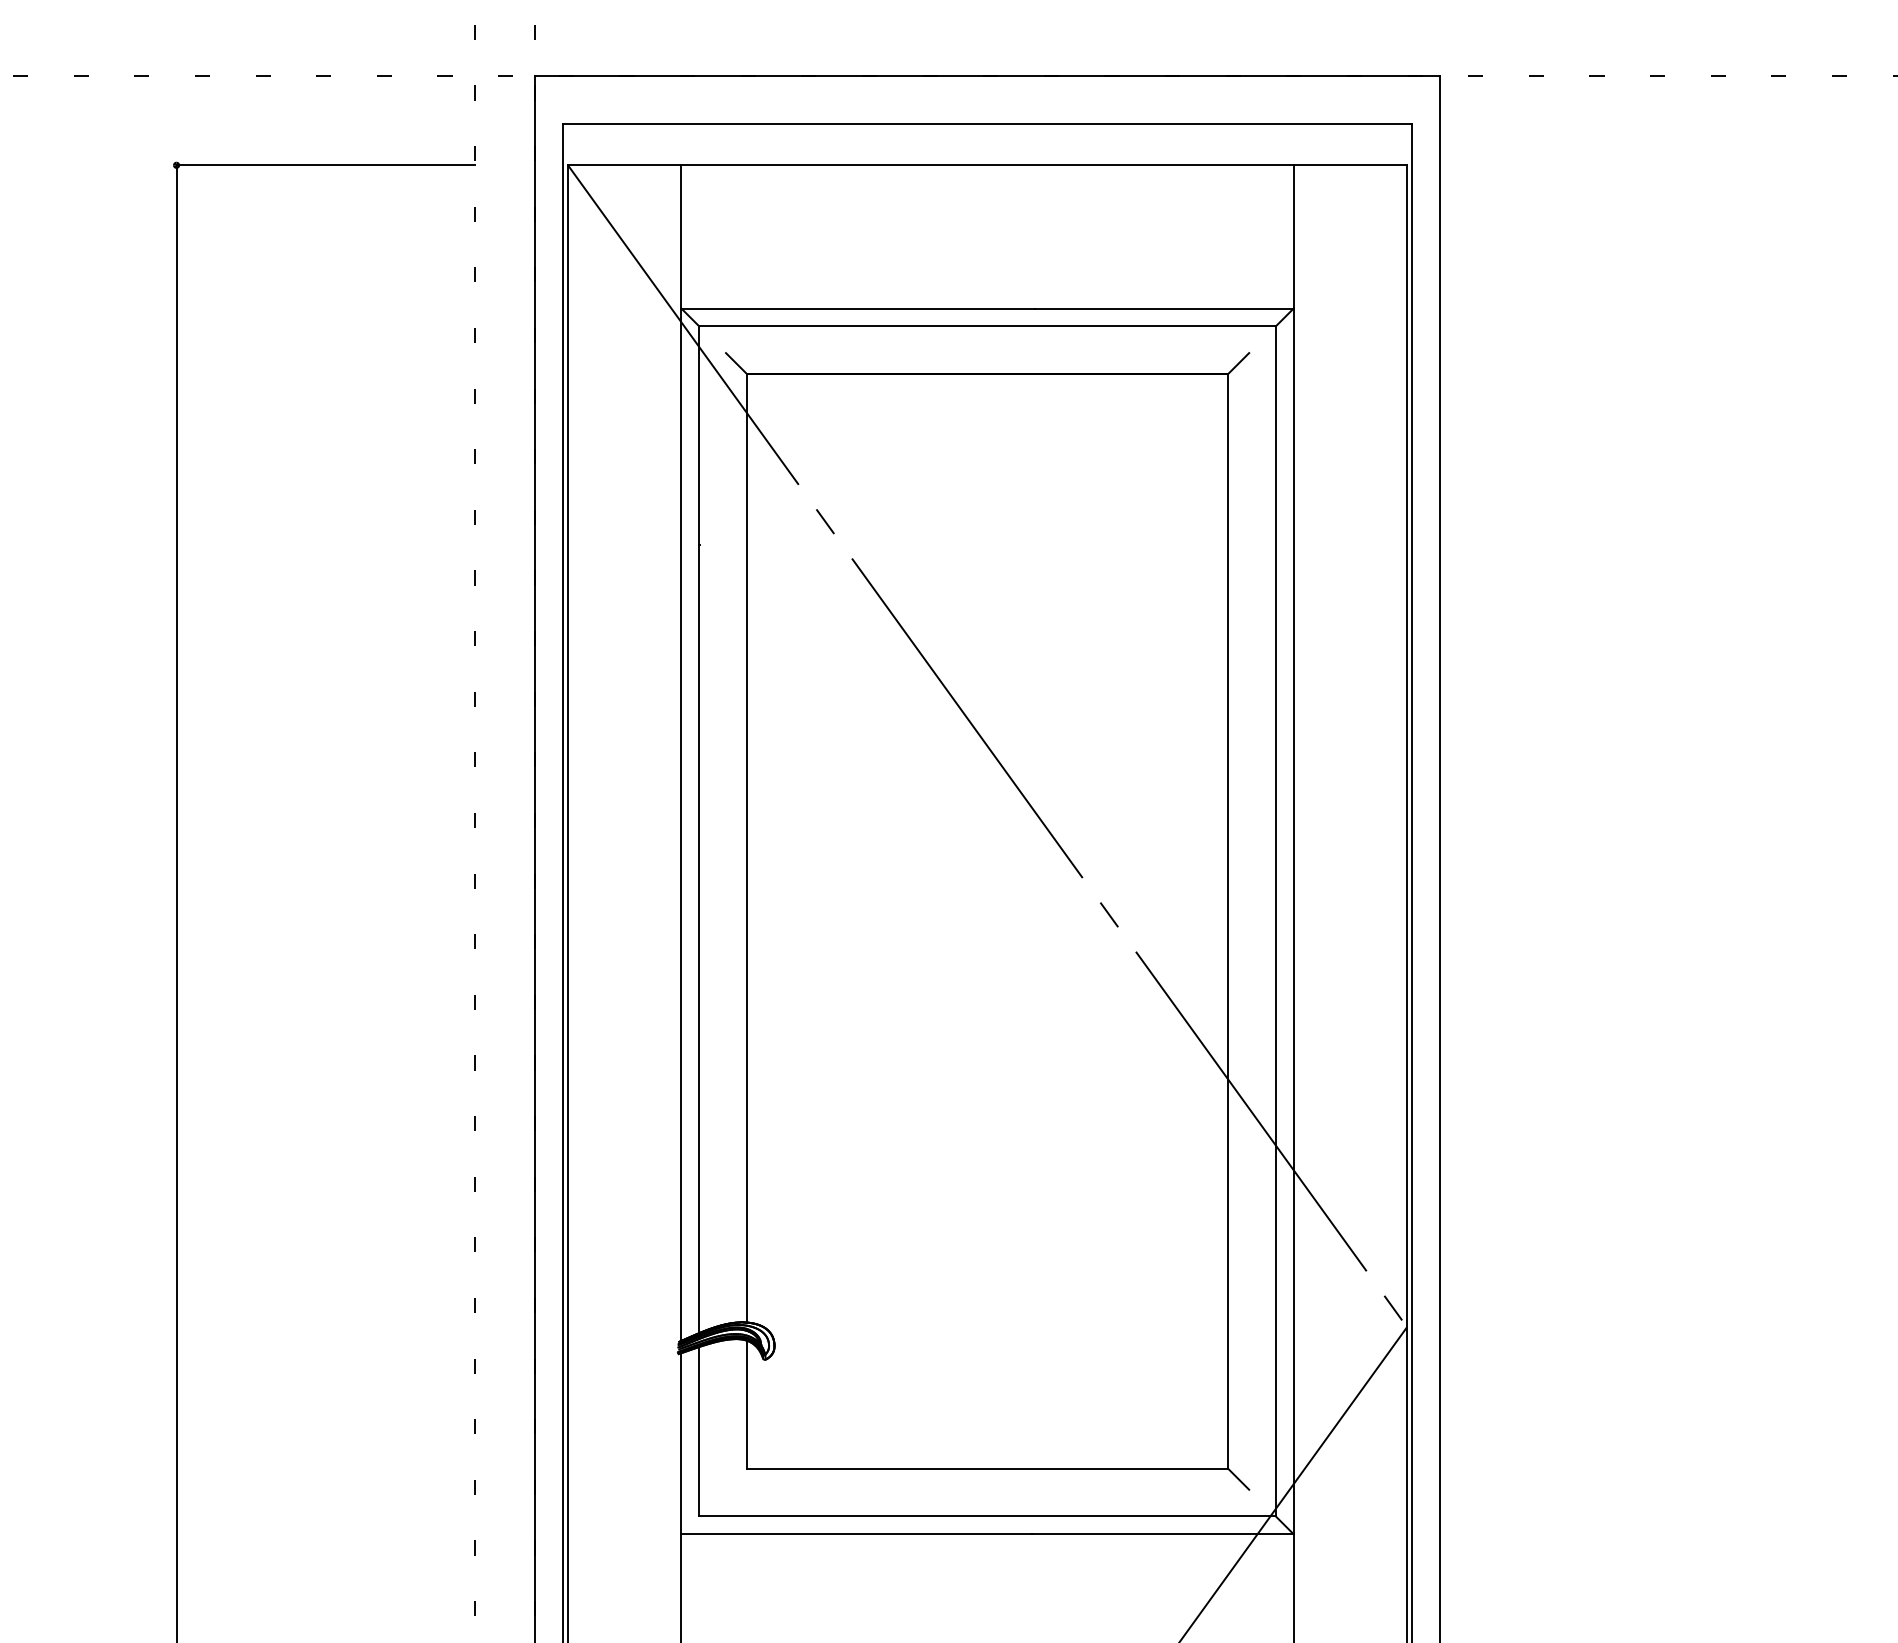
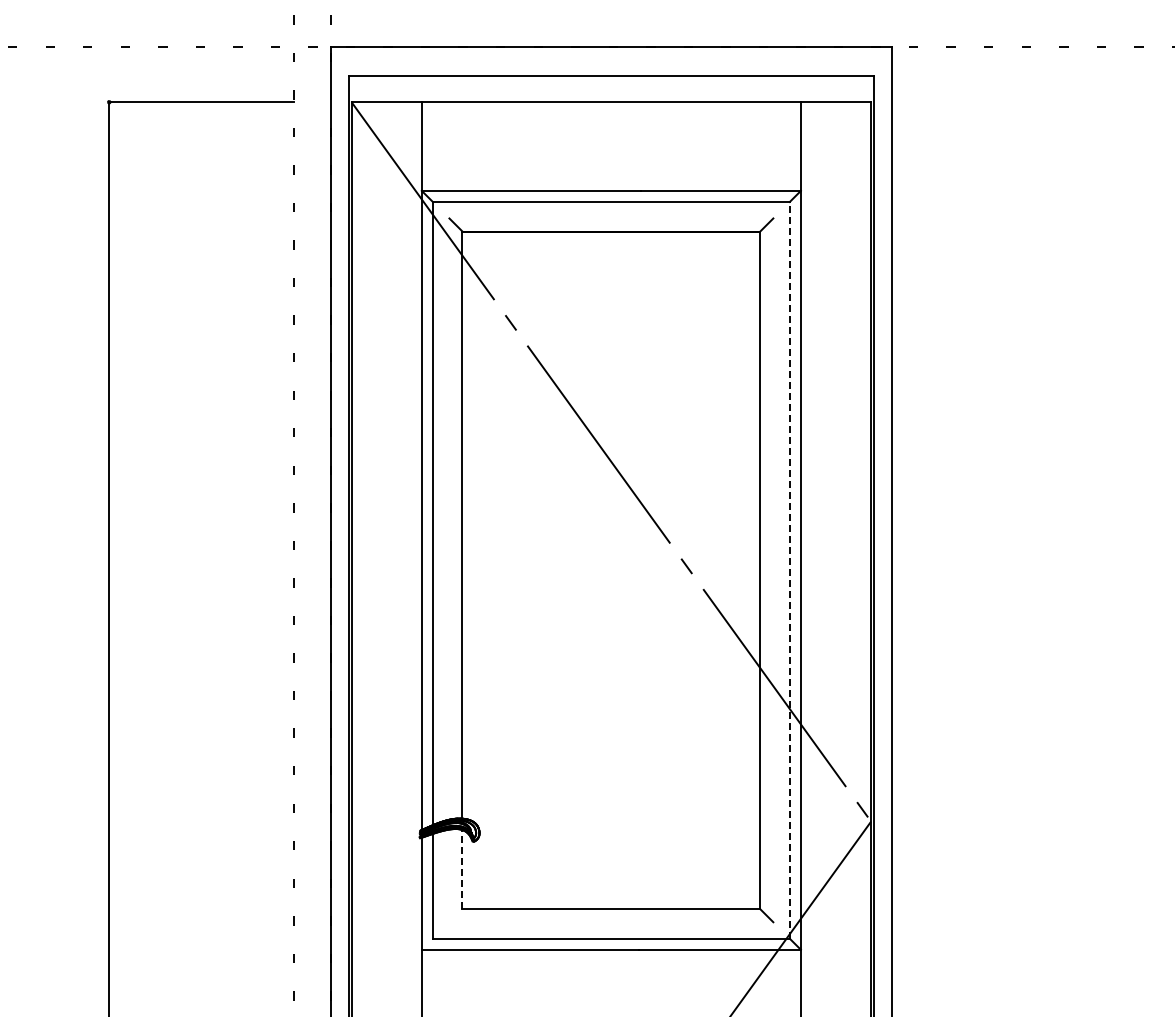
line: (1275, 920) -> (789, 569), solid -> dashed
line: (747, 1404) -> (462, 869), solid -> dashed

